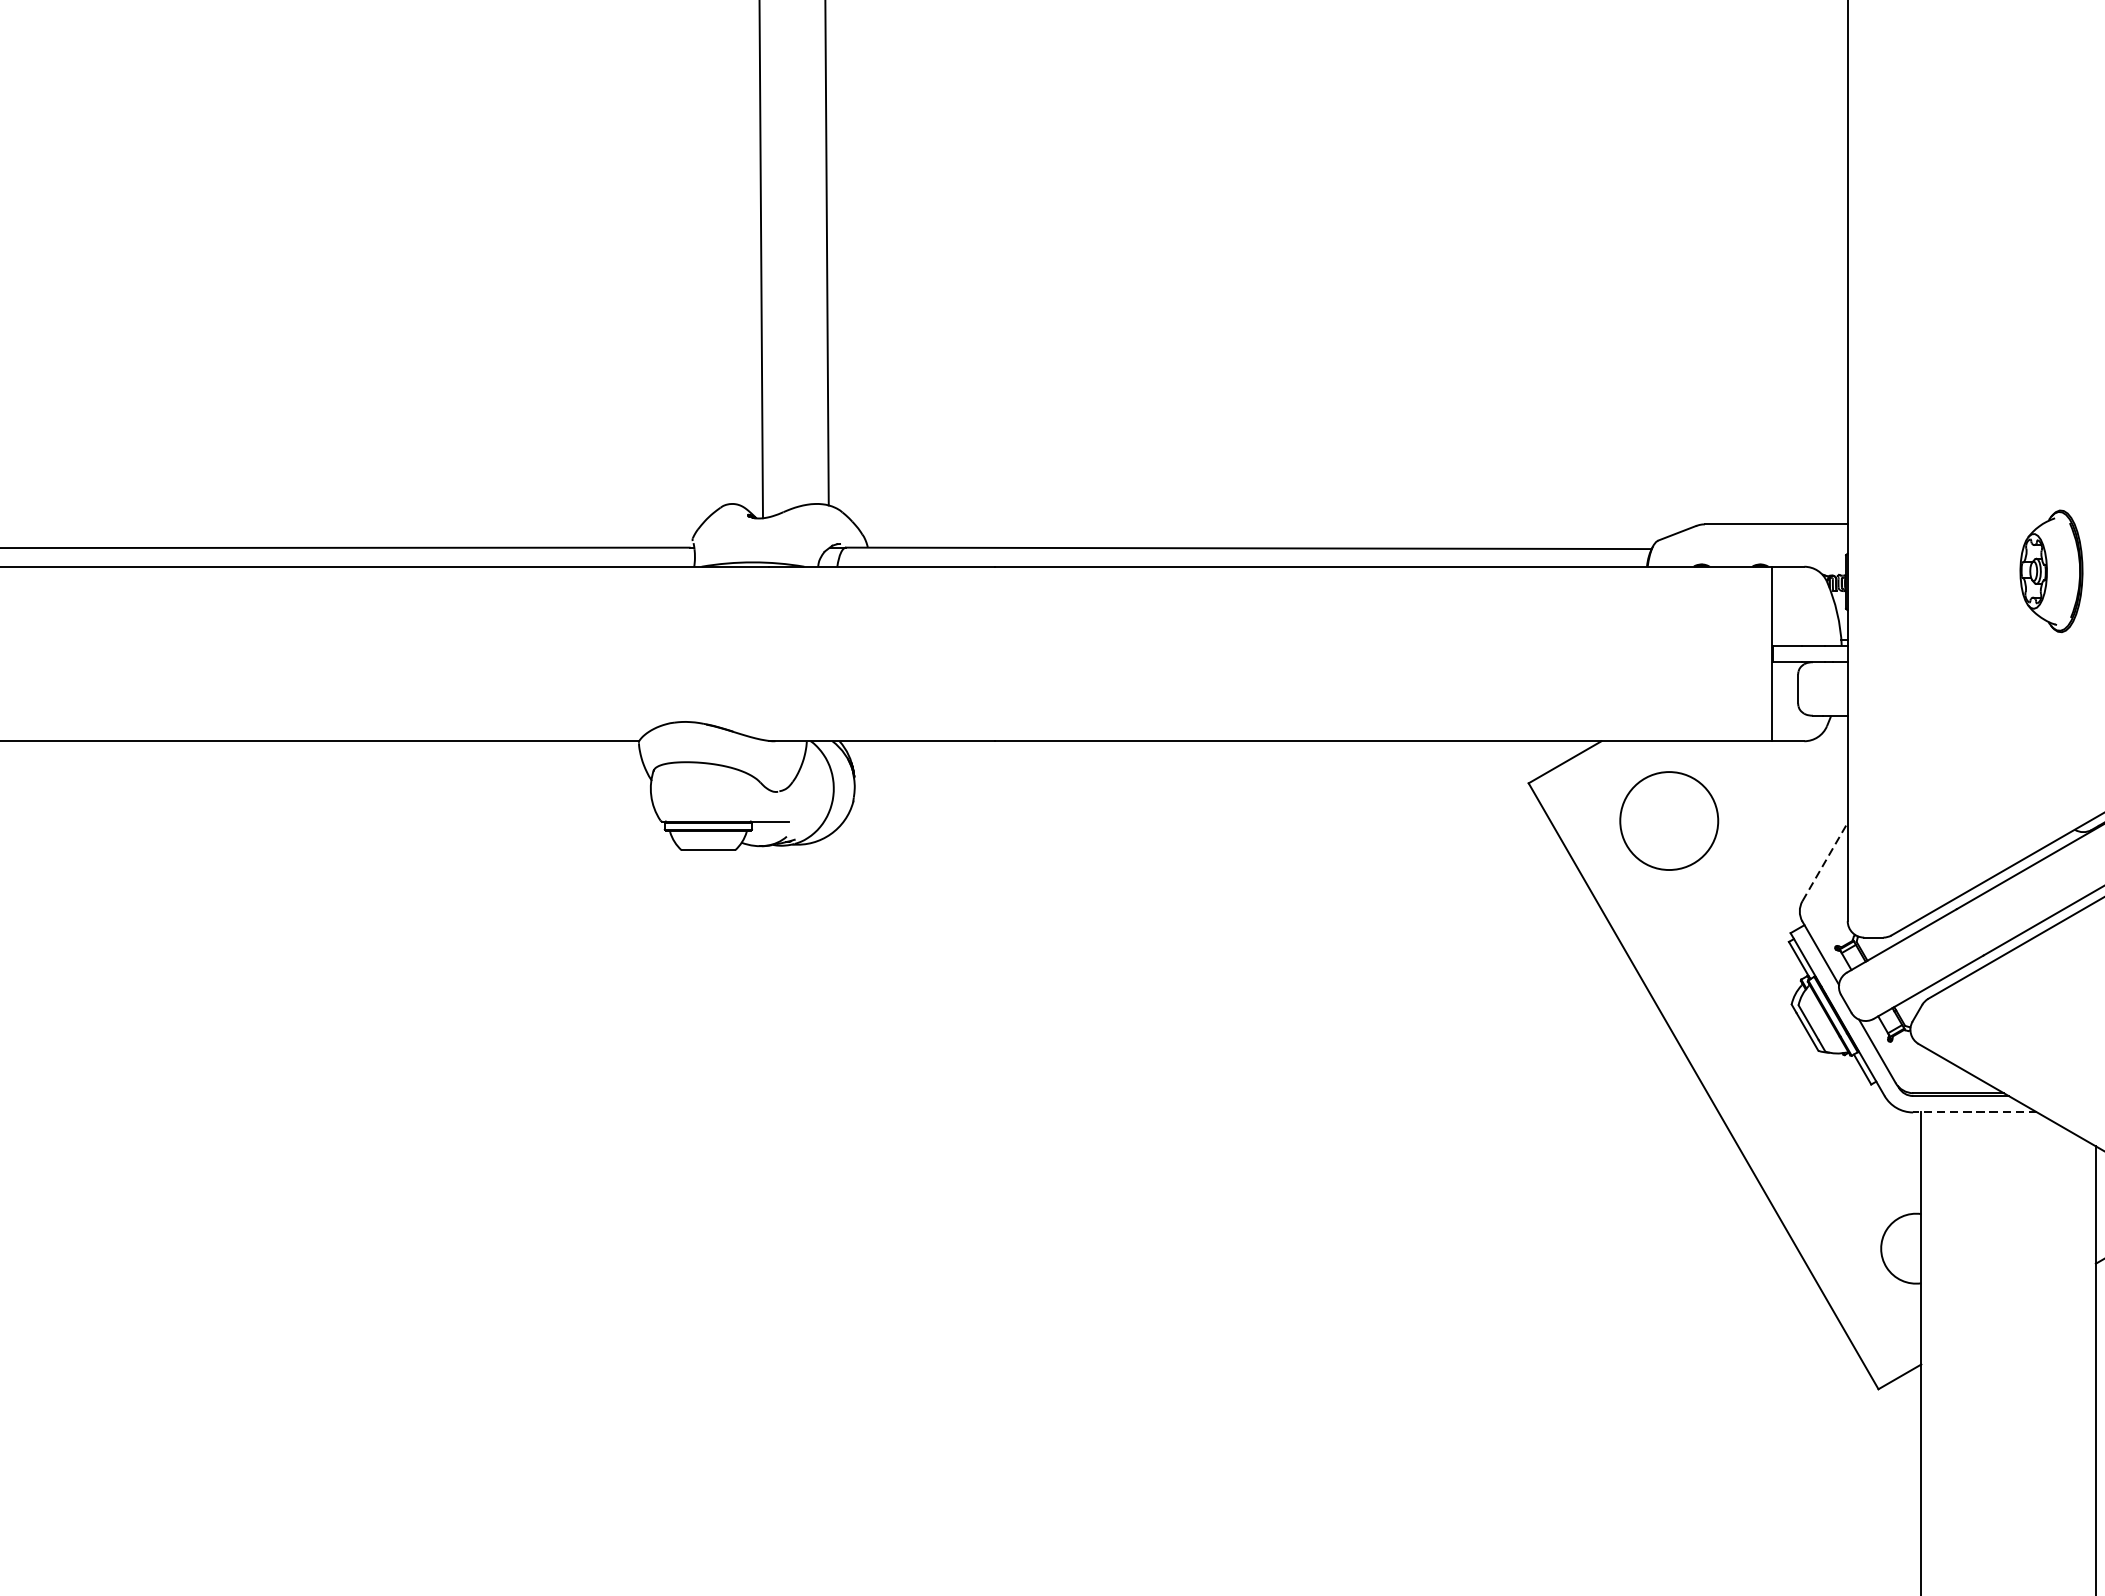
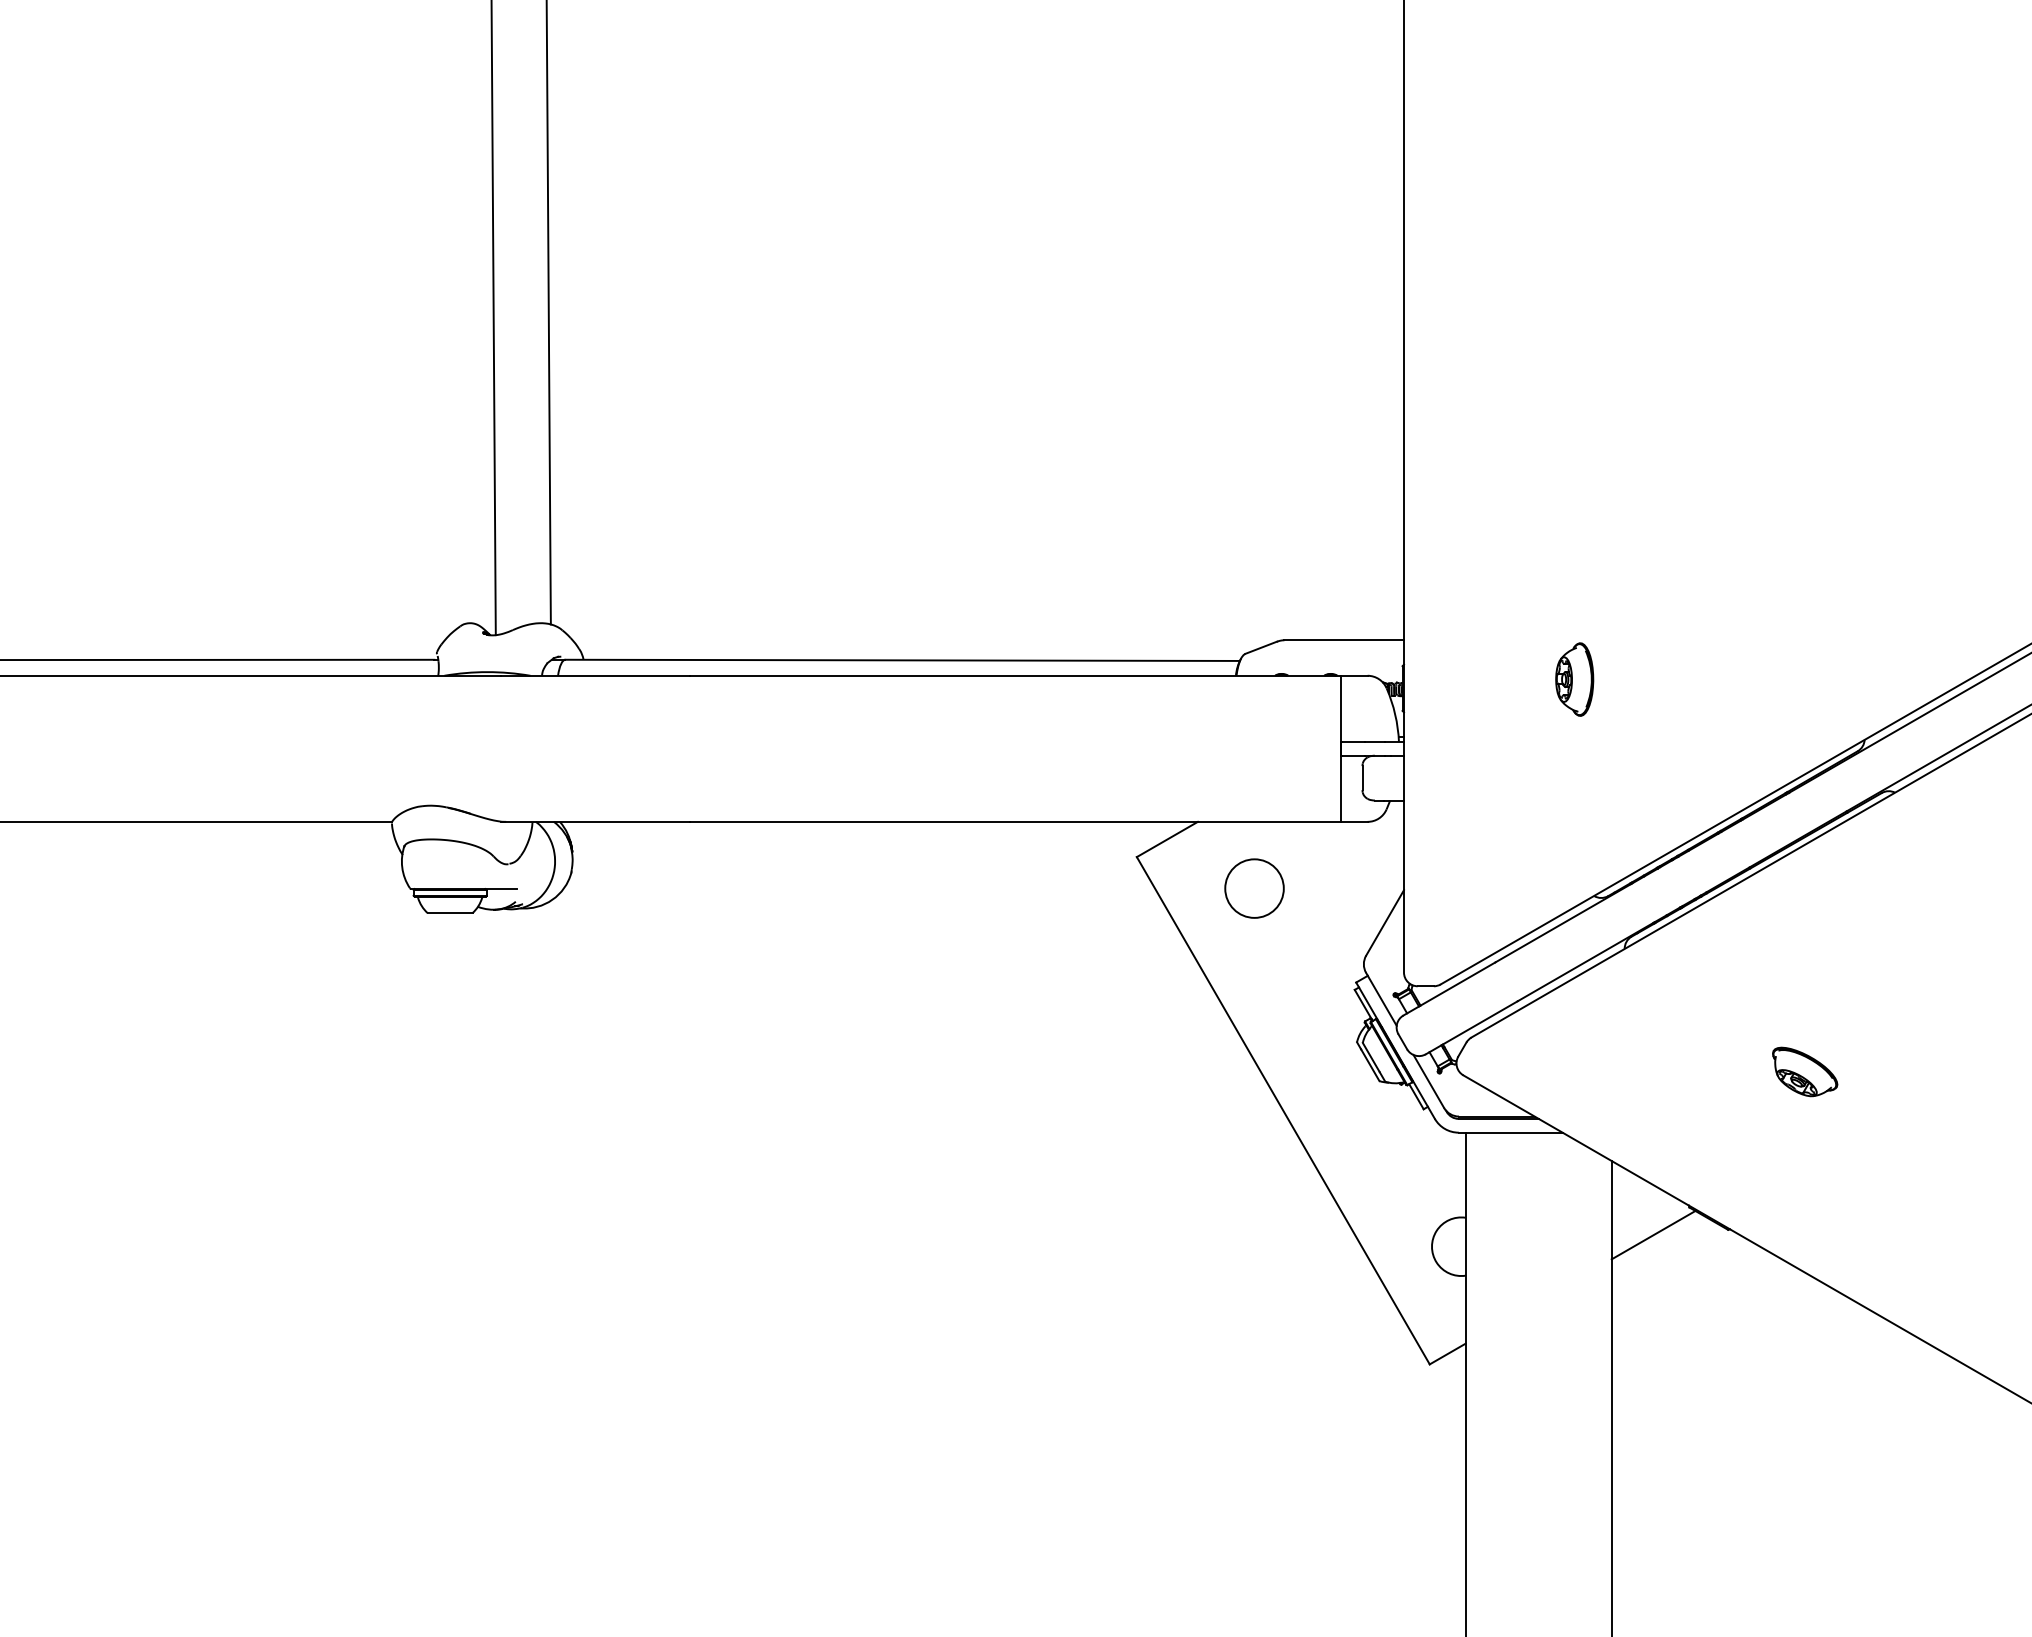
part: (2051, 571) -> (1574, 679), size x0.71
circle: (1669, 820) -> (1254, 888), size x0.71
line: (1825, 861) -> (1385, 922), dashed -> solid
line: (1974, 1112) -> (1510, 1132), dashed -> solid

